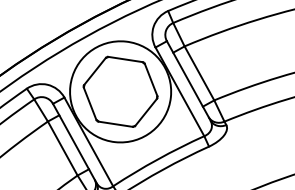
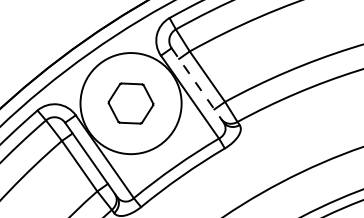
line: (188, 81) -> (197, 85), solid -> dashed
part: (120, 91) -> (130, 103), size x0.6

